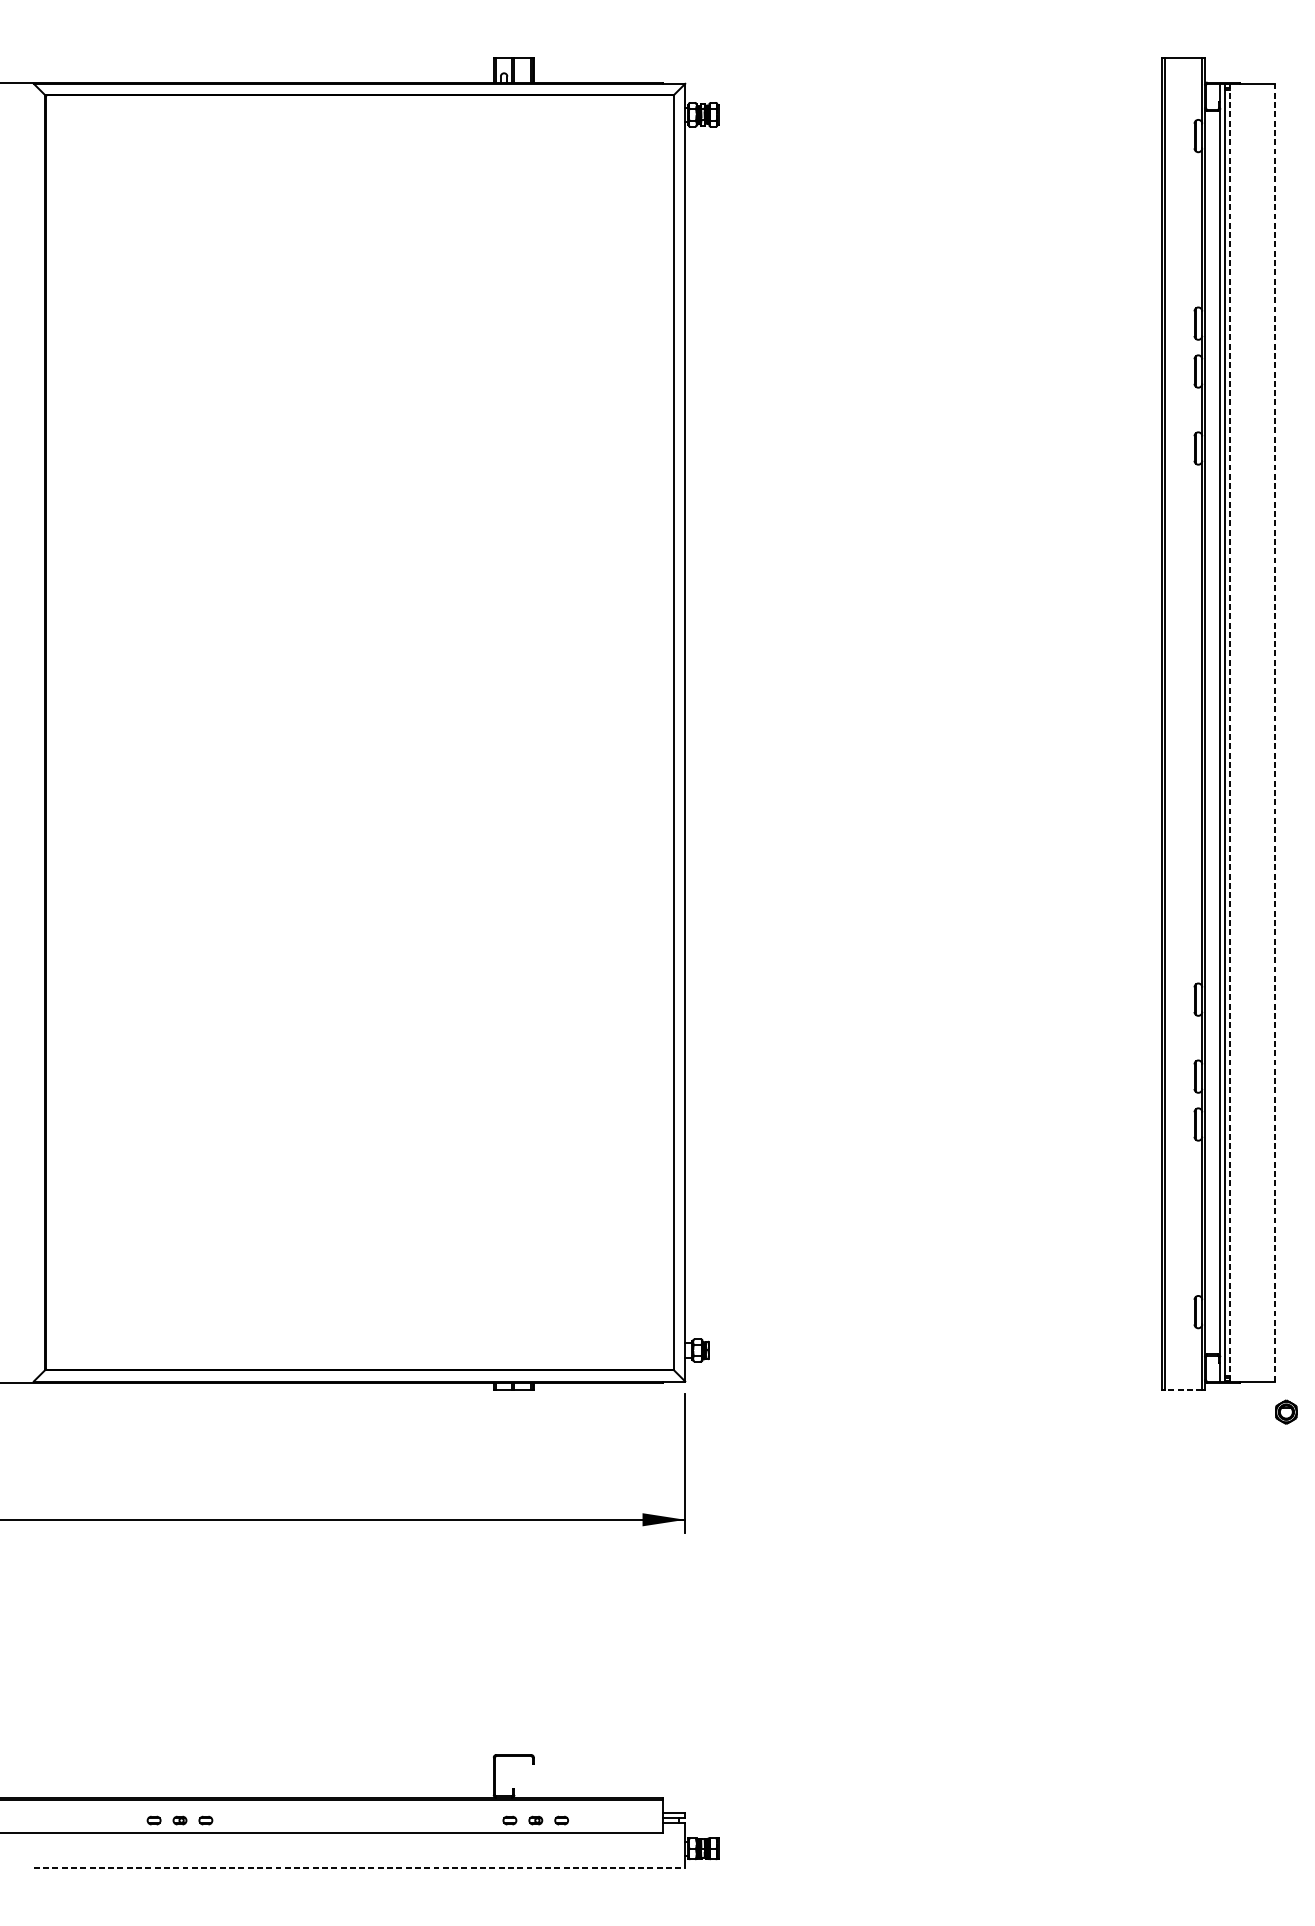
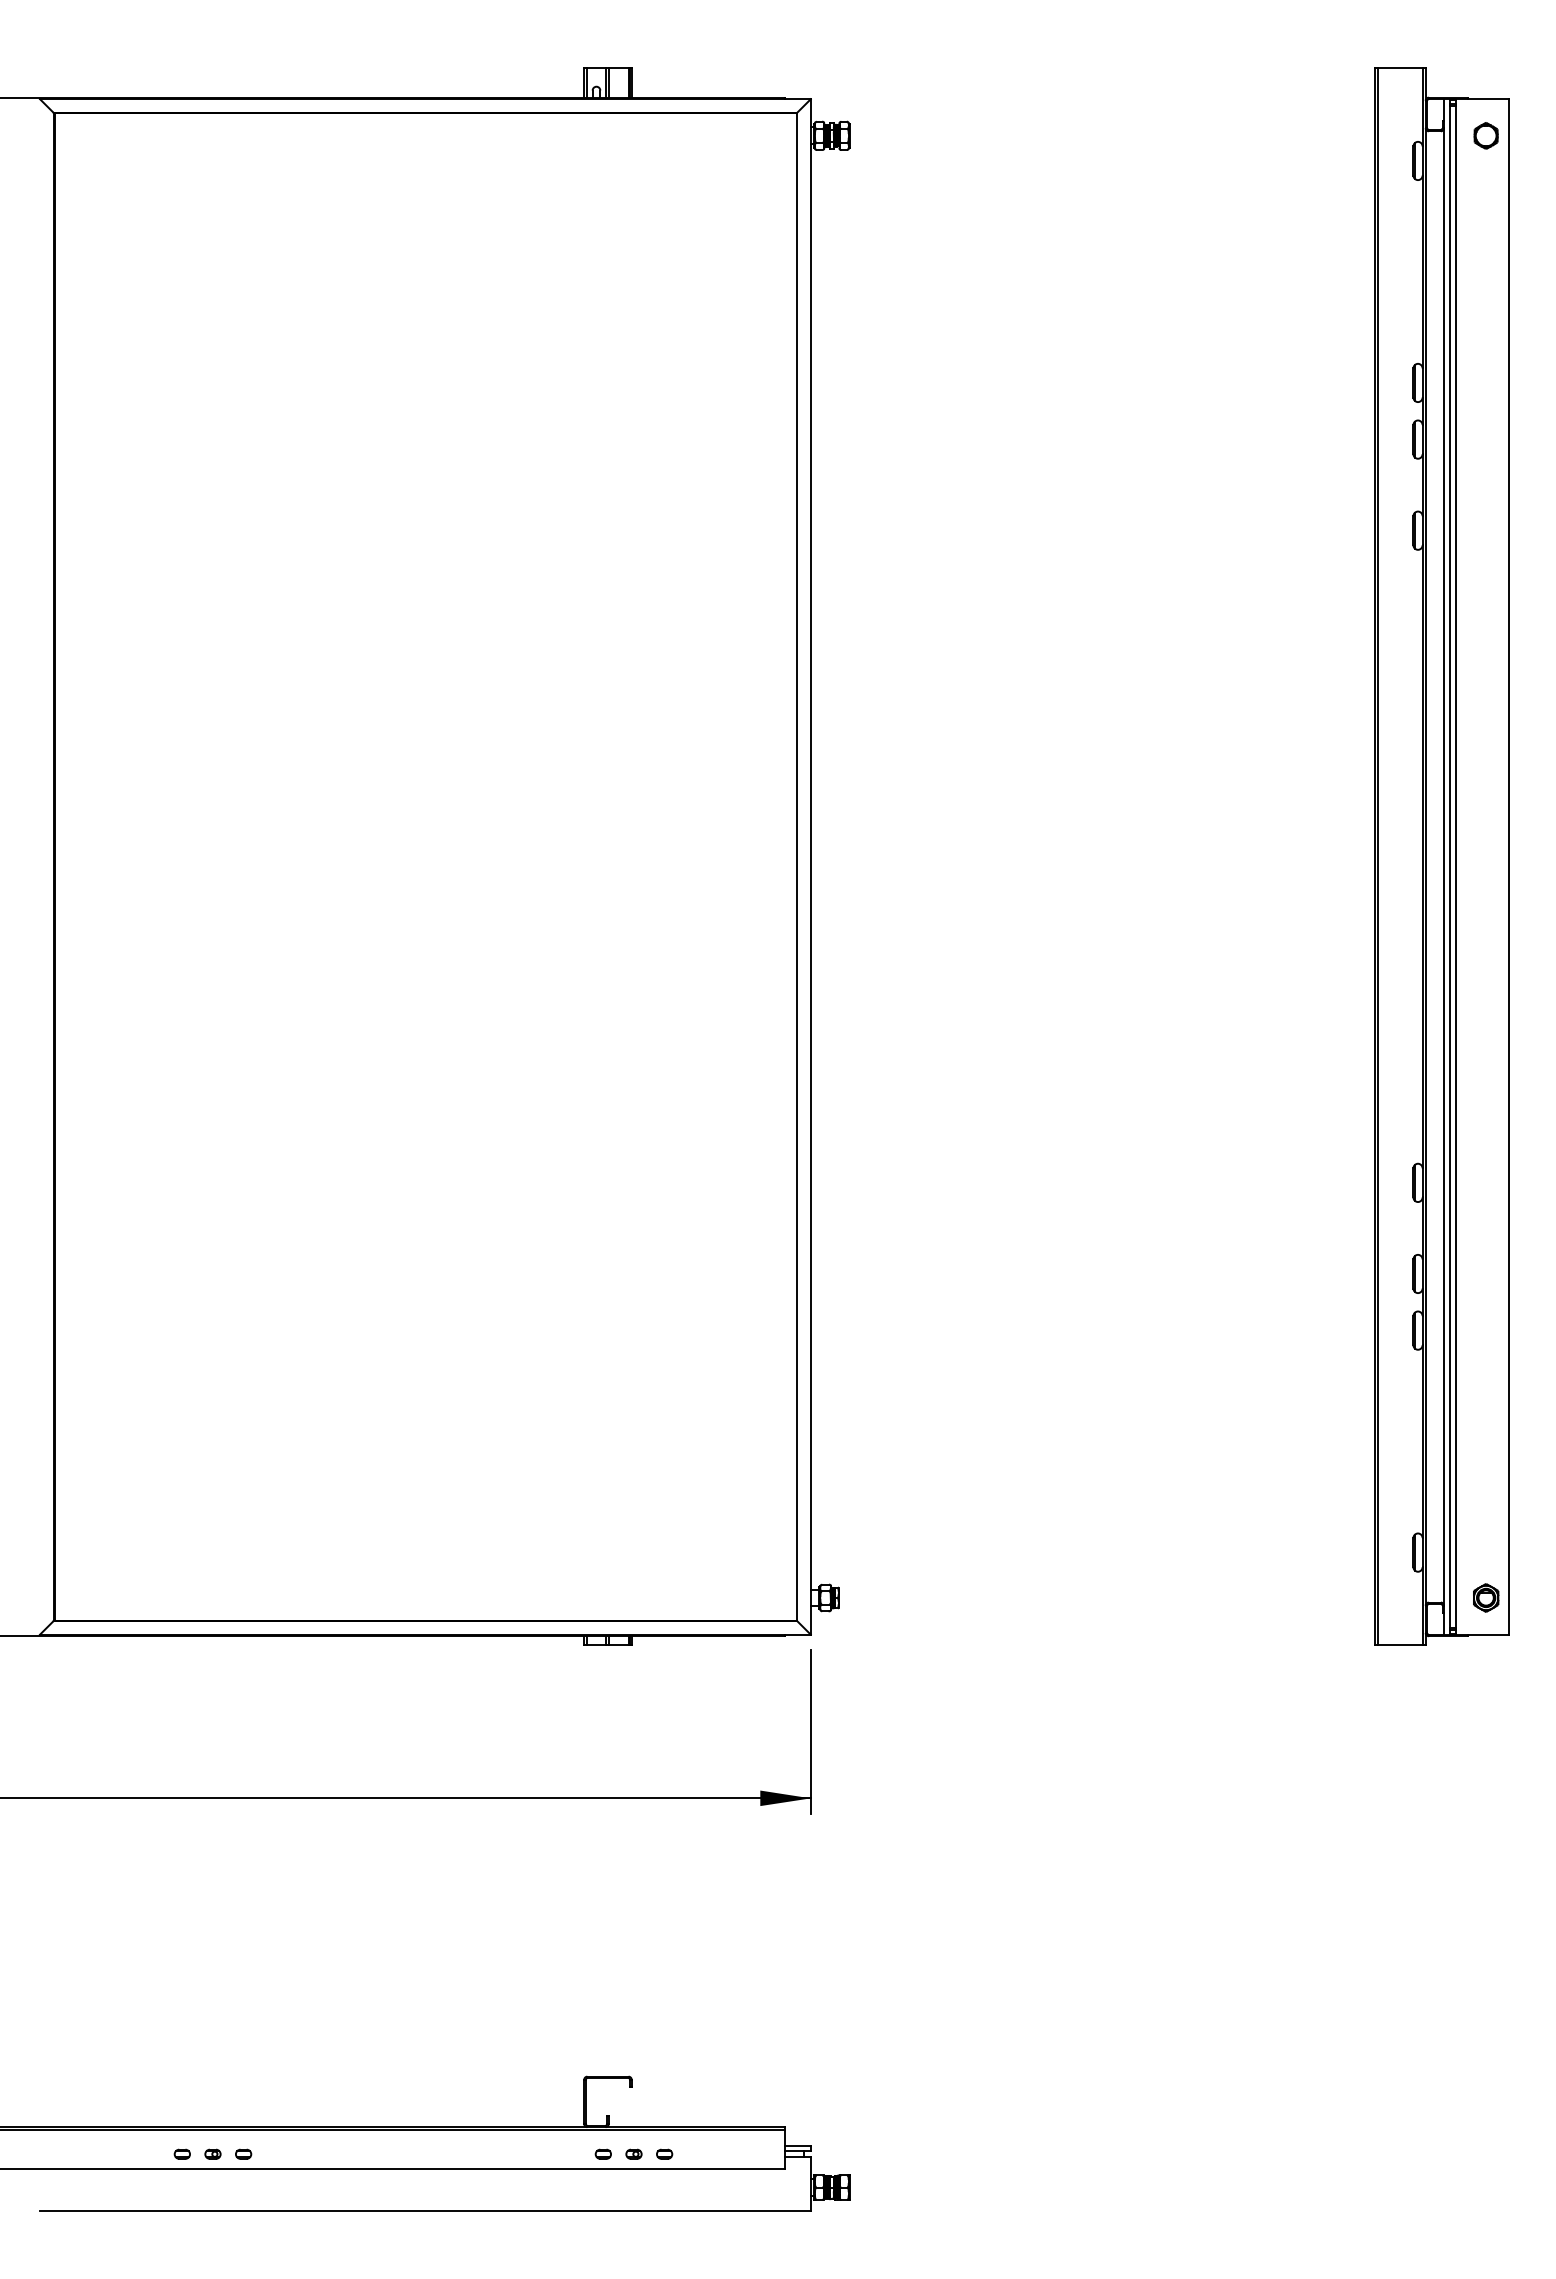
part: (1255, 114) -> (1485, 135), added
line: (1230, 732) -> (1455, 866), dashed -> solid
line: (1275, 732) -> (1509, 866), dashed -> solid
line: (1182, 1390) -> (1399, 1645), dashed -> solid
part: (1286, 1411) -> (1486, 1597), moved
line: (359, 1868) -> (425, 2210), dashed -> solid

